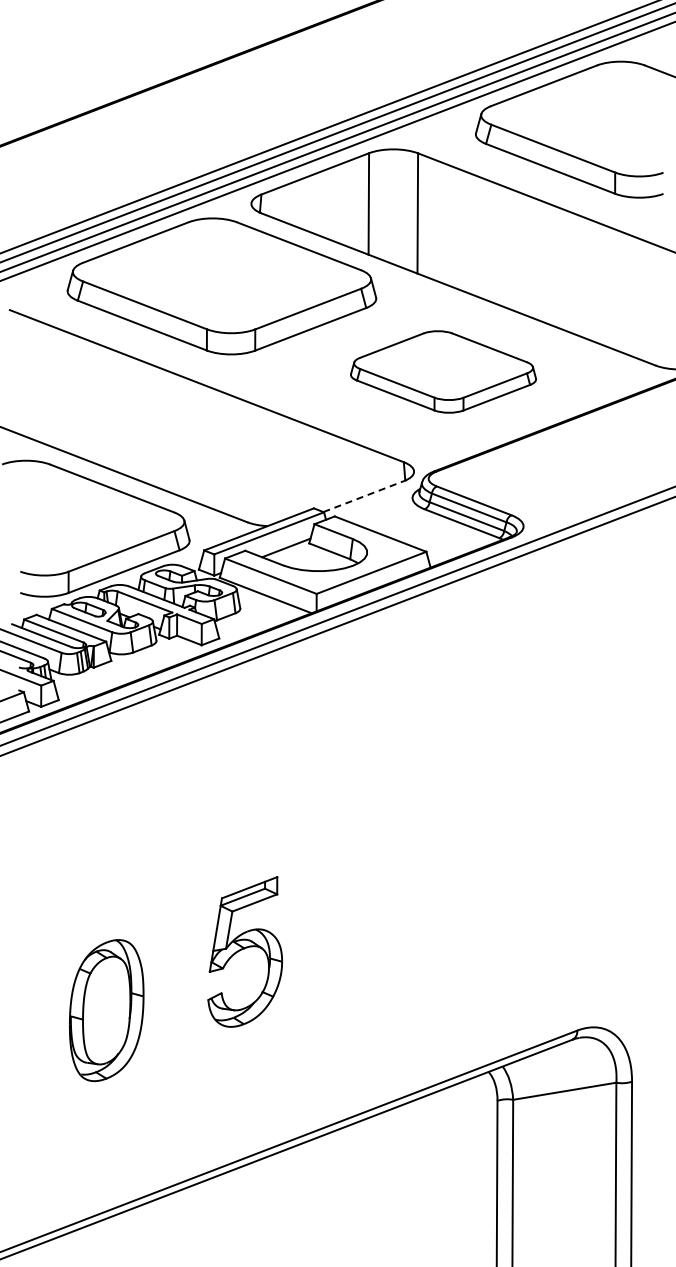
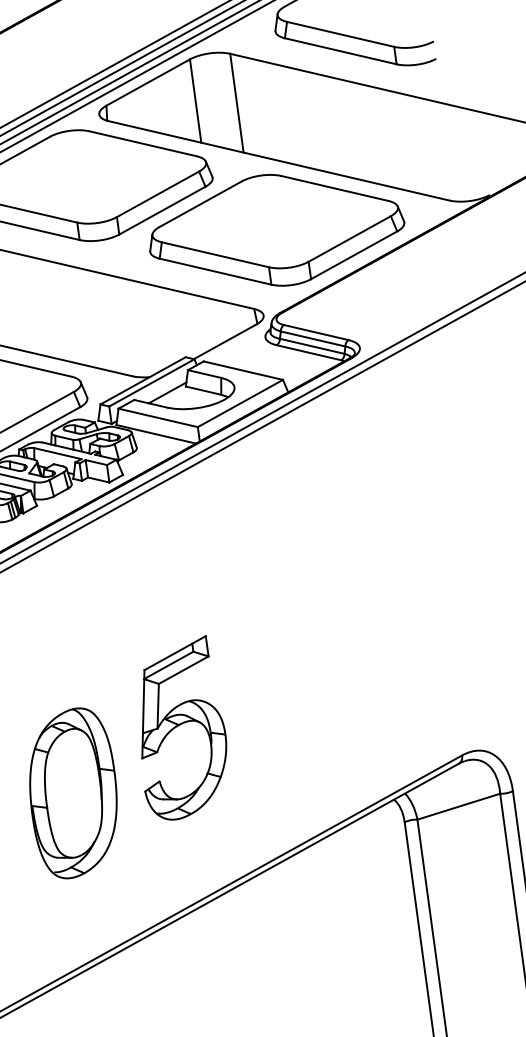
part: (443, 371) -> (276, 229), size x1.67
line: (364, 496) -> (225, 341), dashed -> solid
part: (244, 951) -> (179, 728), size x1.43
part: (106, 1010) -> (73, 793), size x1.43

